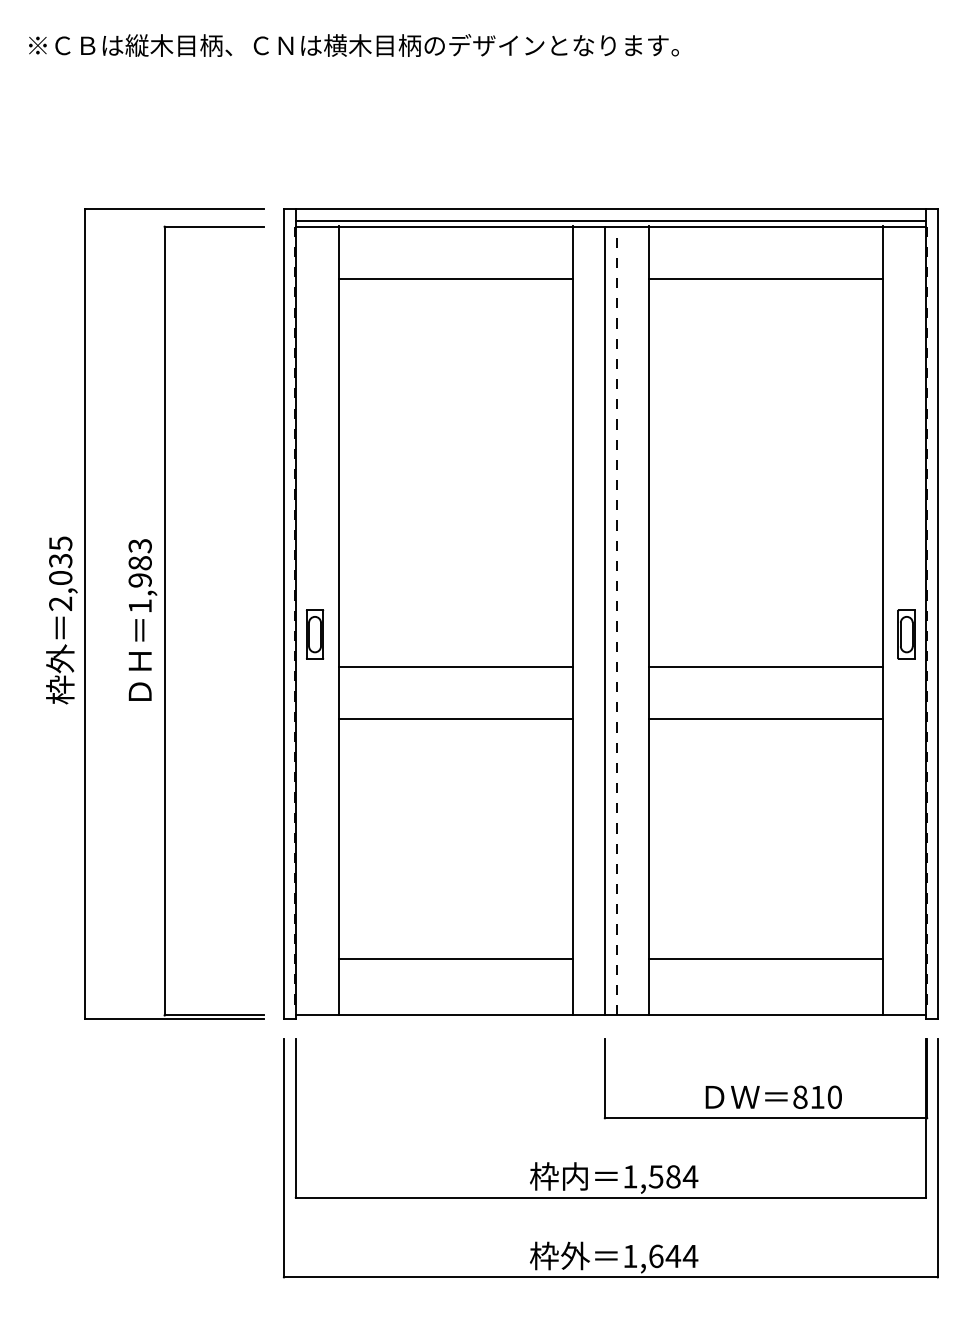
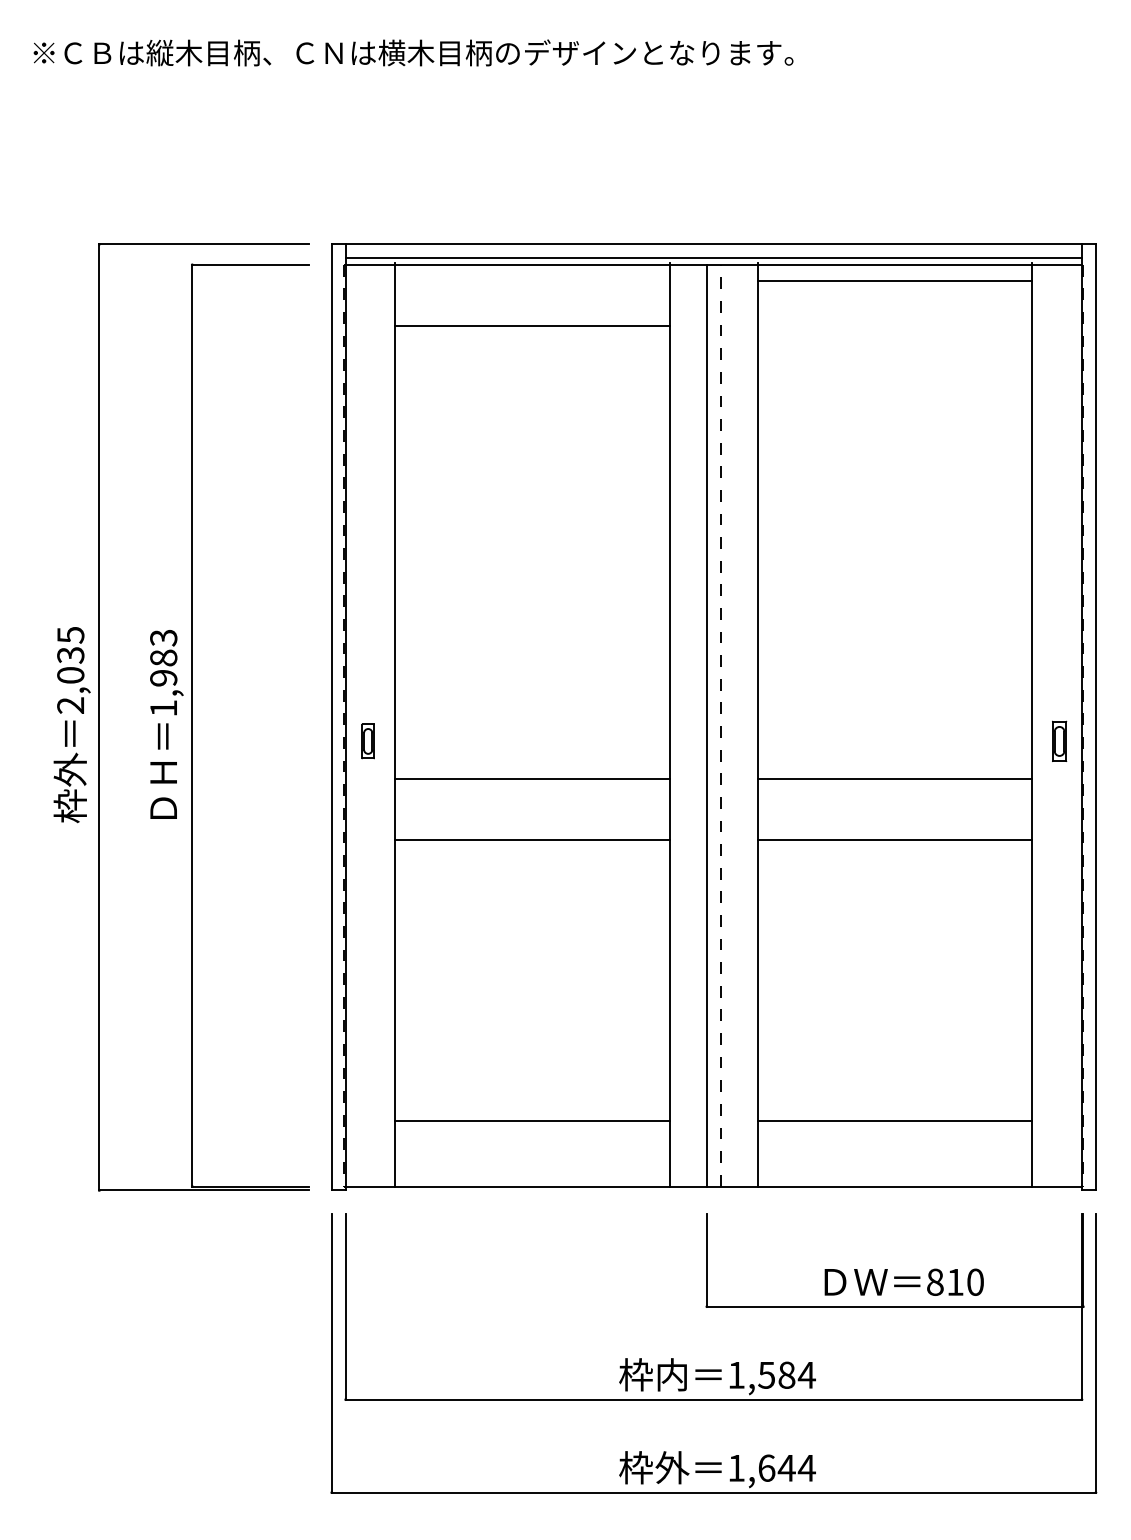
line: (765, 279) -> (894, 280), moved
part: (315, 634) -> (368, 741), size x0.6
part: (906, 634) -> (1059, 741), size x0.7

